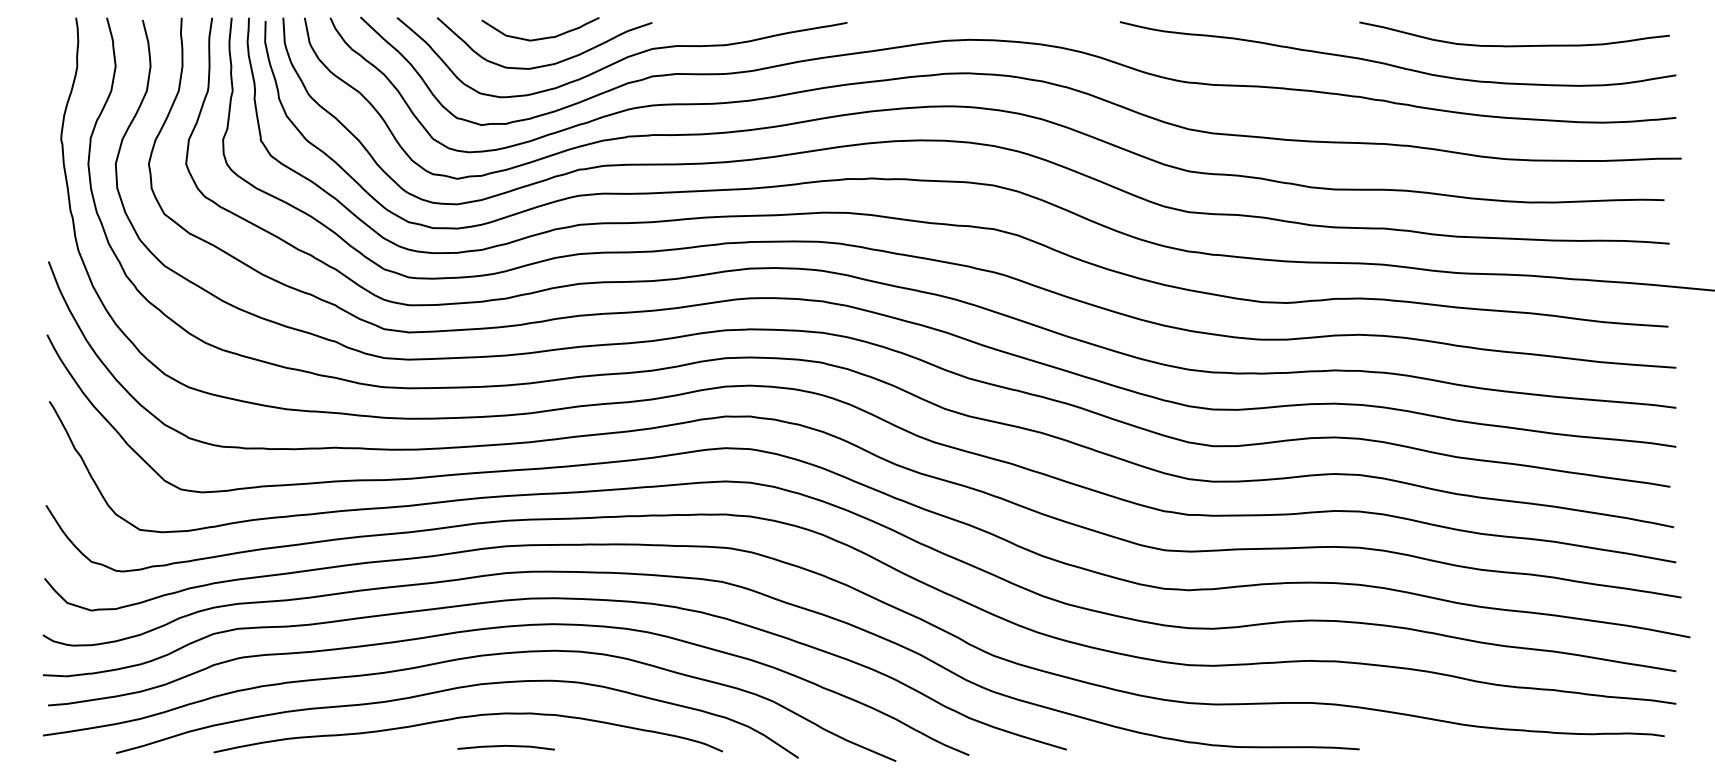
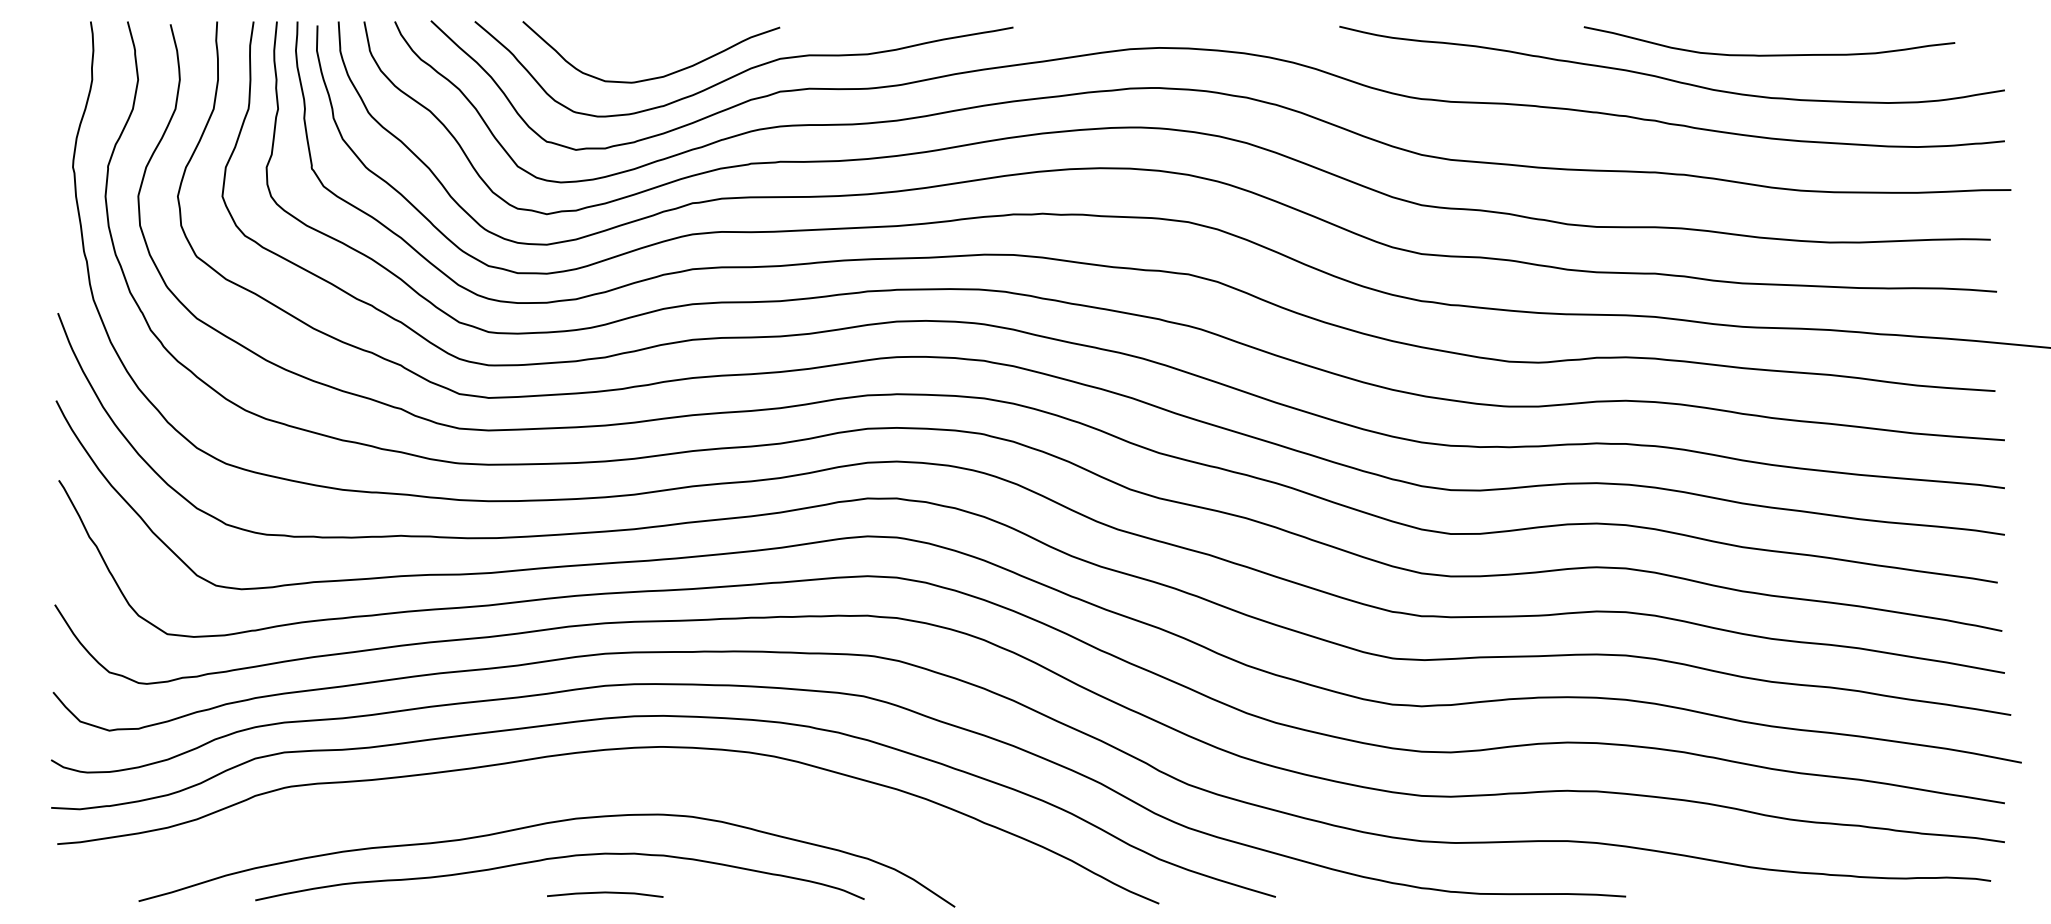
curve: (541, 37) -> (647, 45), removed
curve: (1514, 45) -> (1769, 54), moved
curve: (462, 659) -> (552, 789), removed

